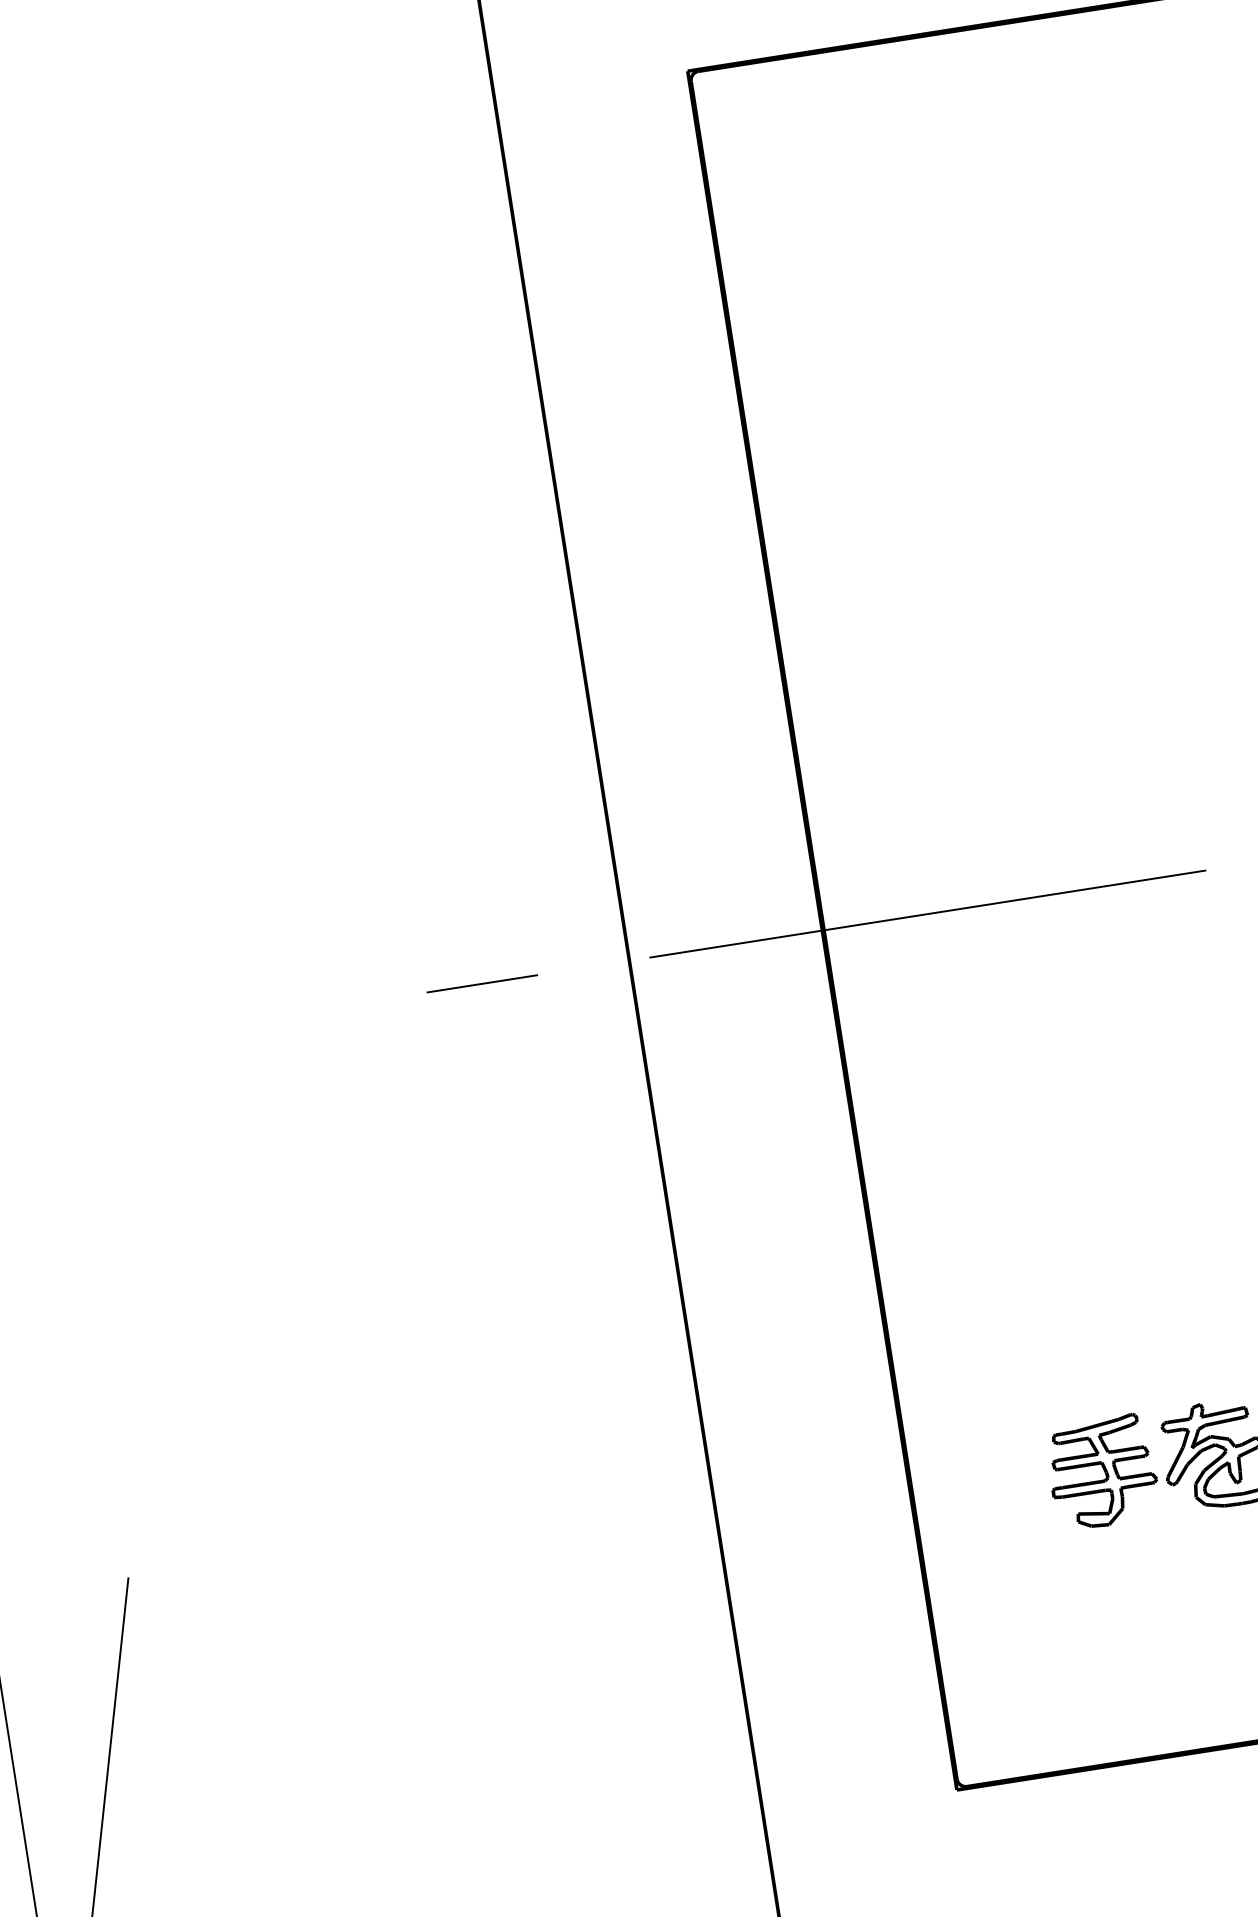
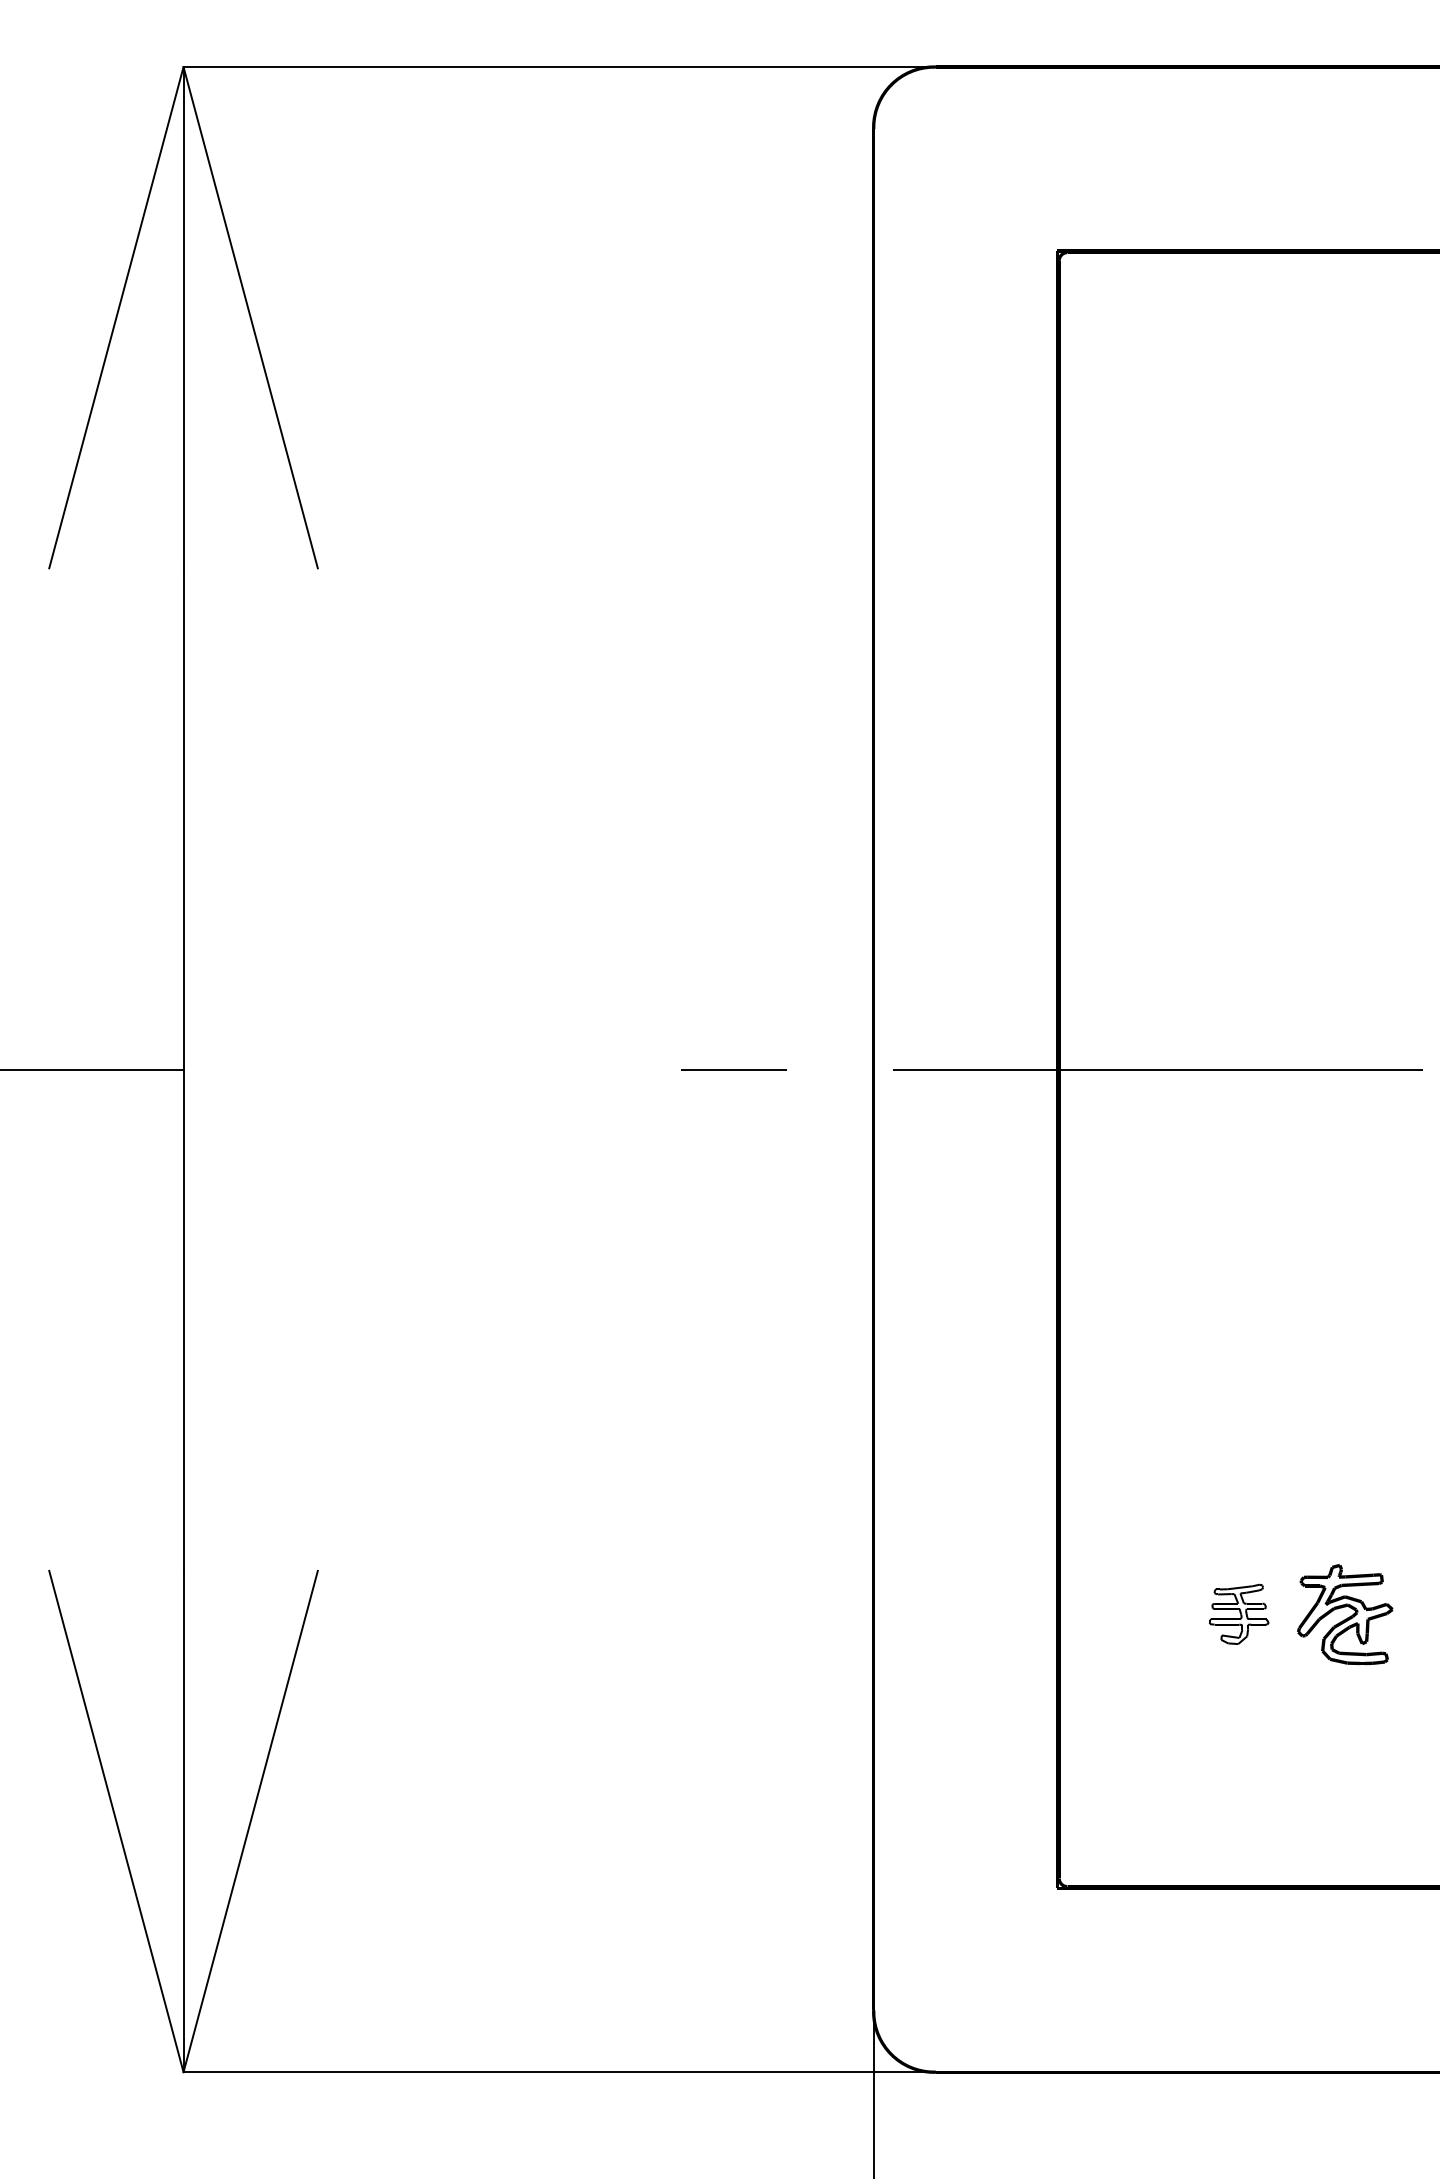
part: (1101, 1472) -> (1238, 1614), size x0.6

